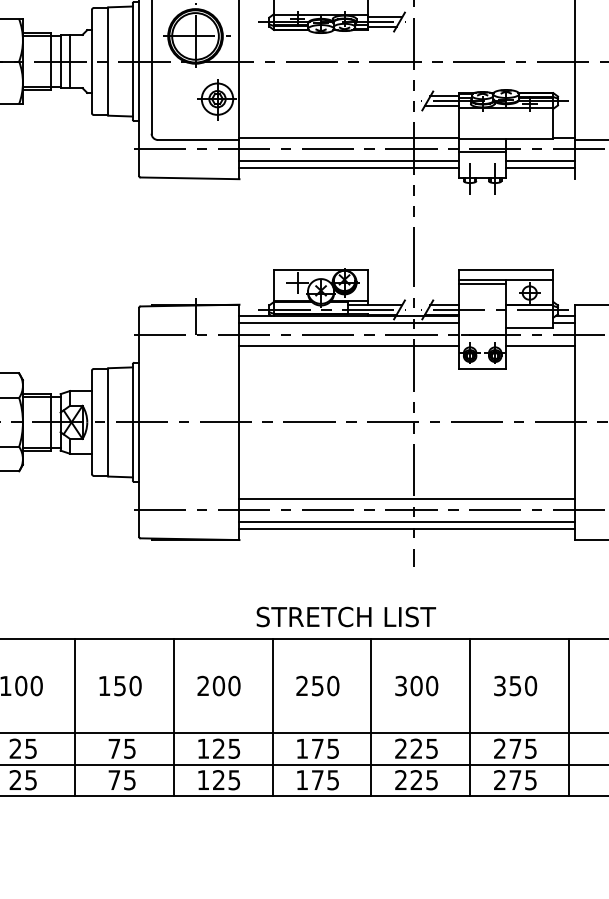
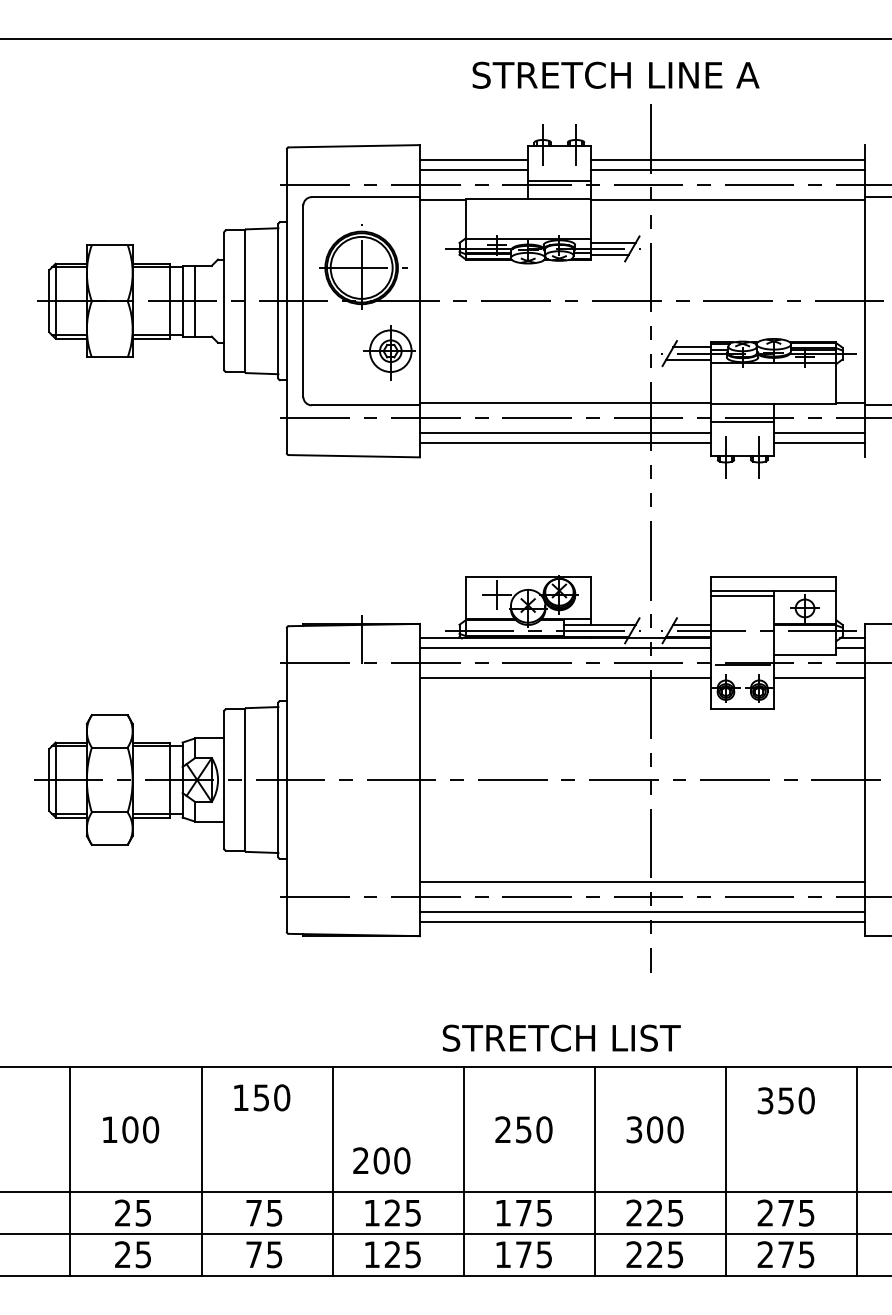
text: (120, 685) -> (262, 1097), moved
text: (218, 685) -> (381, 1160), moved
text: (514, 685) -> (785, 1100), moved

